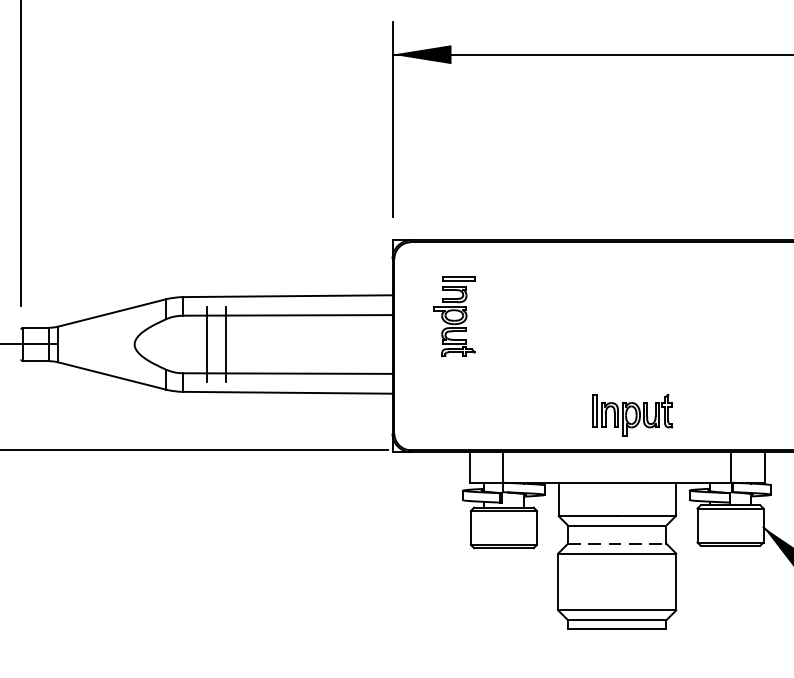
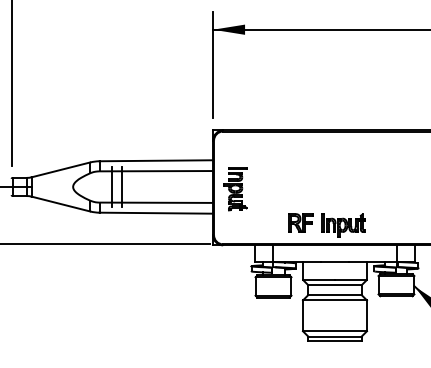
part: (454, 317) -> (235, 189), moved
part: (553, 409) -> (300, 222), added
line: (616, 544) -> (334, 295), dashed -> solid

